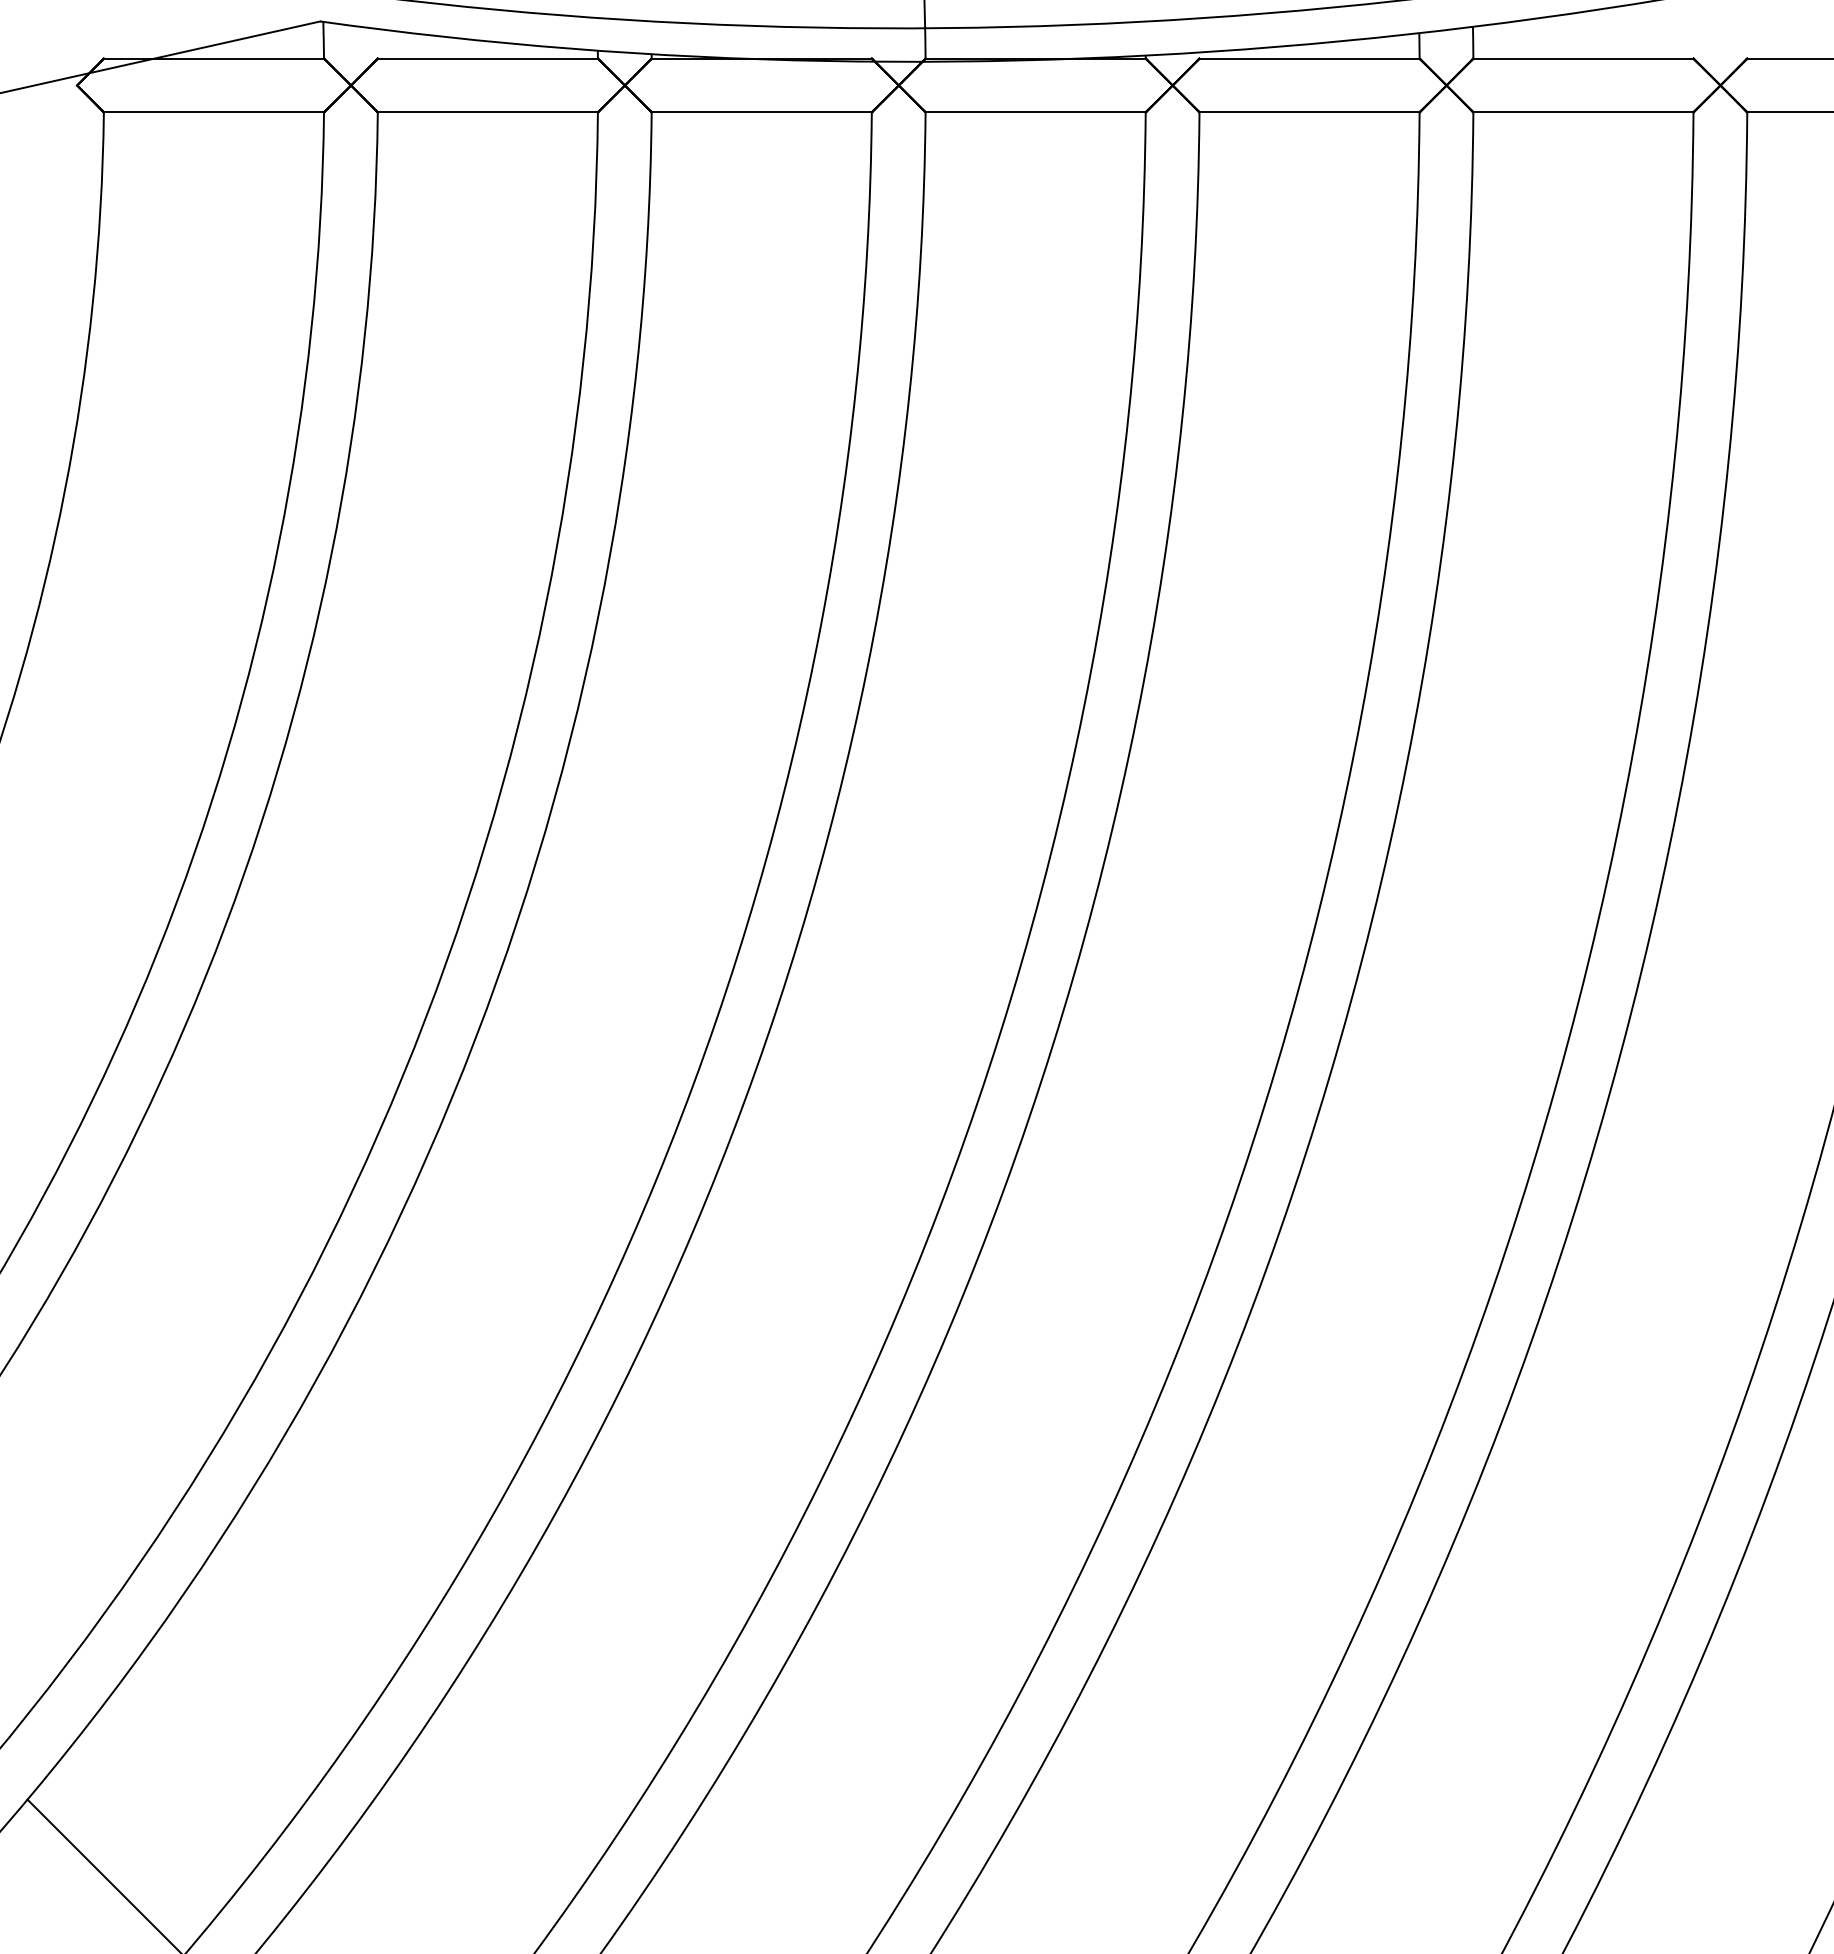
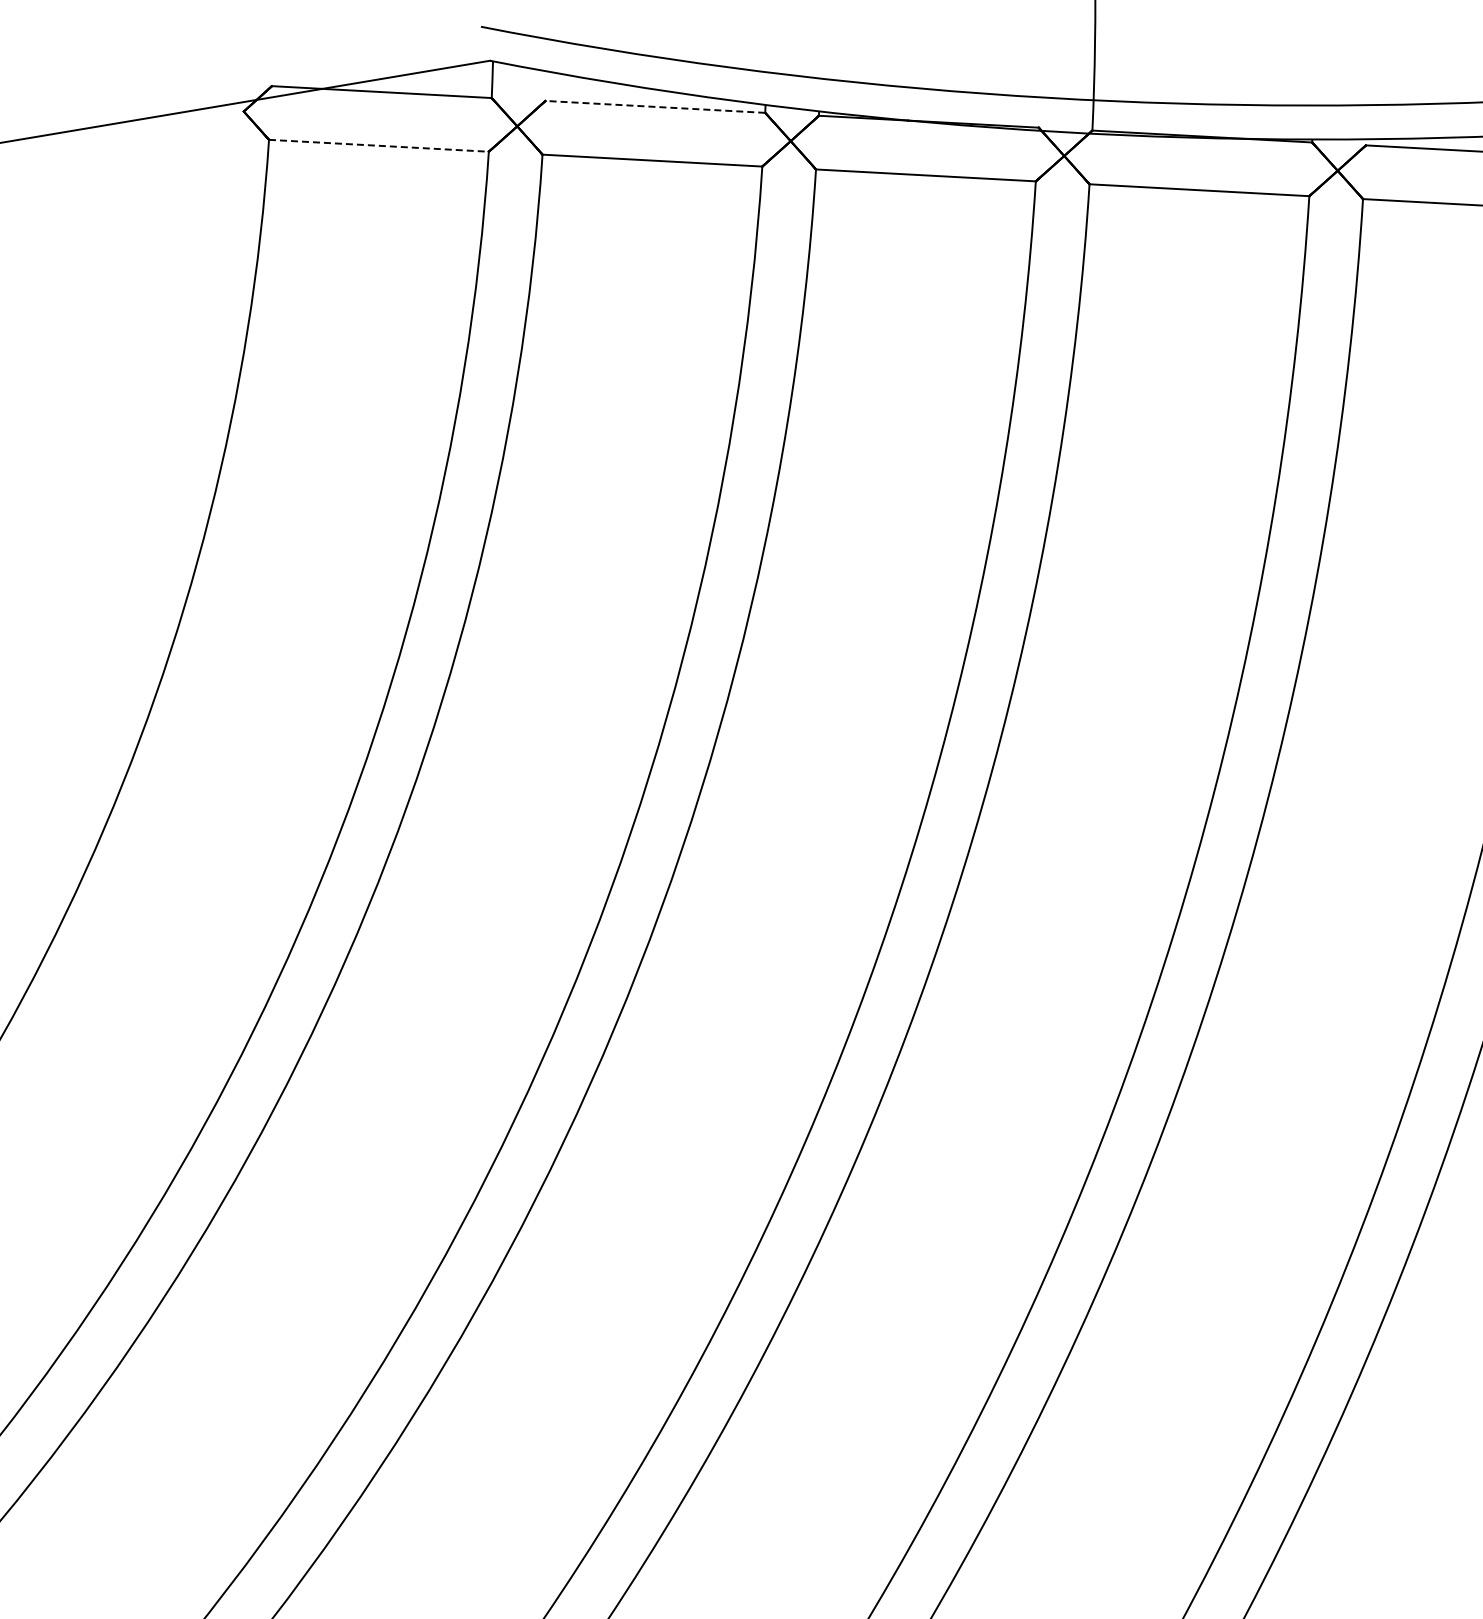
line: (487, 58) -> (654, 106), solid -> dashed
line: (214, 112) -> (379, 145), solid -> dashed

